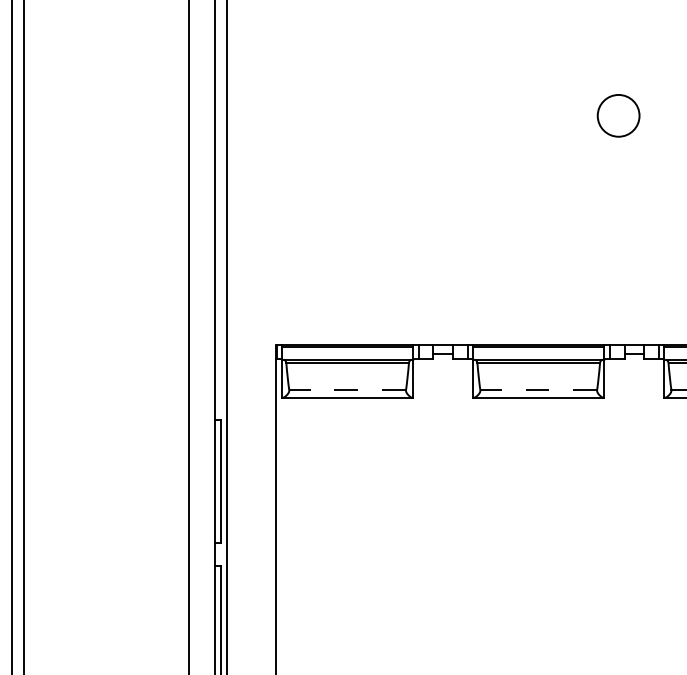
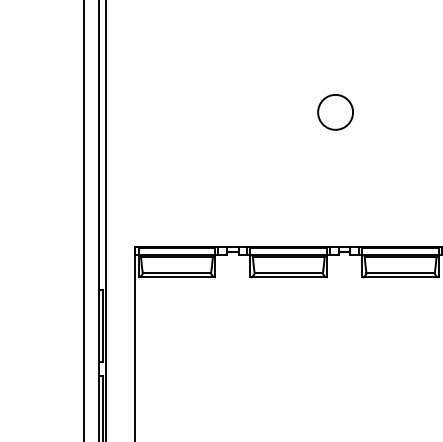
circle: (618, 115) -> (335, 112), size x1.43
line: (346, 389) -> (176, 272), dashed -> solid
line: (538, 389) -> (288, 272), dashed -> solid

